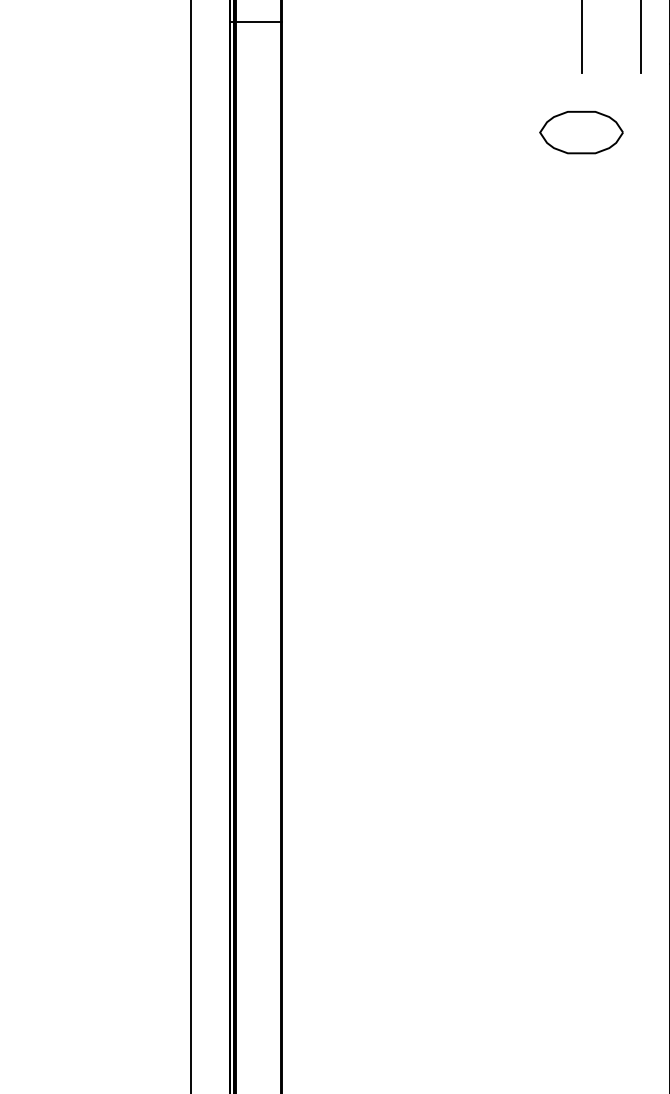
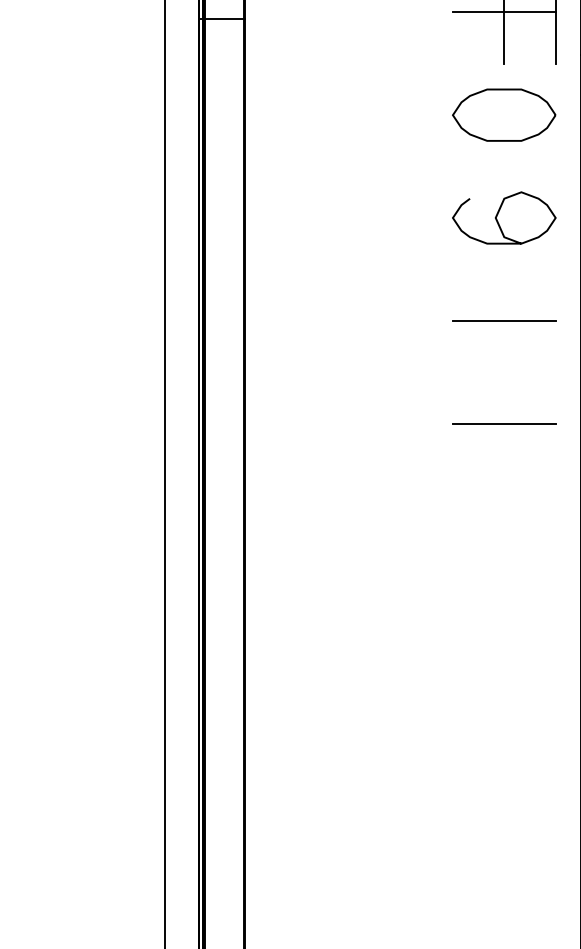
line: (580, 14) -> (503, 12), added
part: (581, 131) -> (504, 114), size x1.43
curve: (574, 247) -> (498, 214), added
line: (580, 369) -> (503, 320), added
line: (580, 488) -> (503, 423), added

